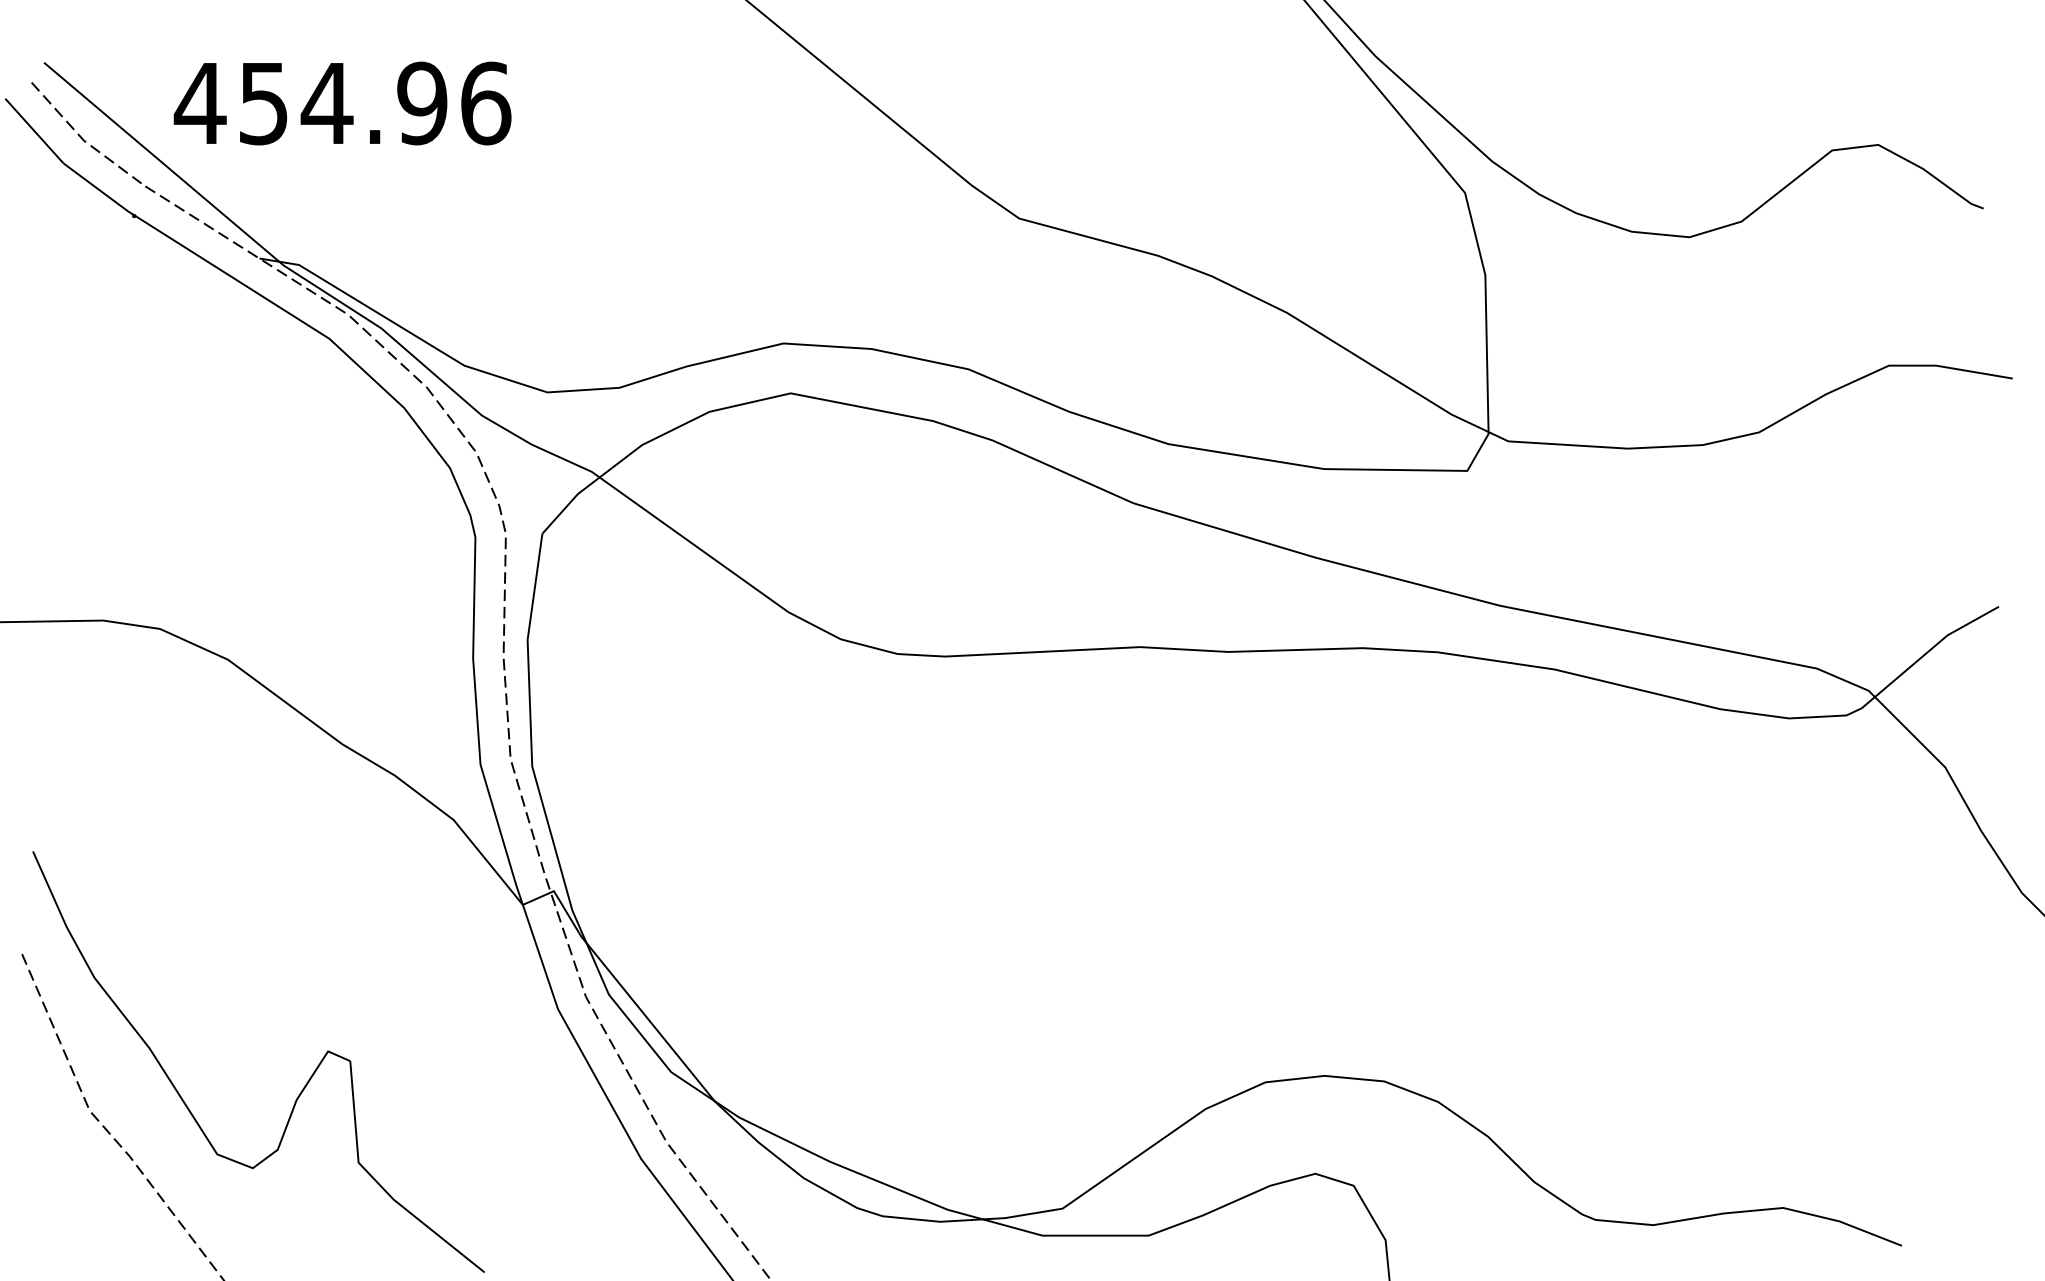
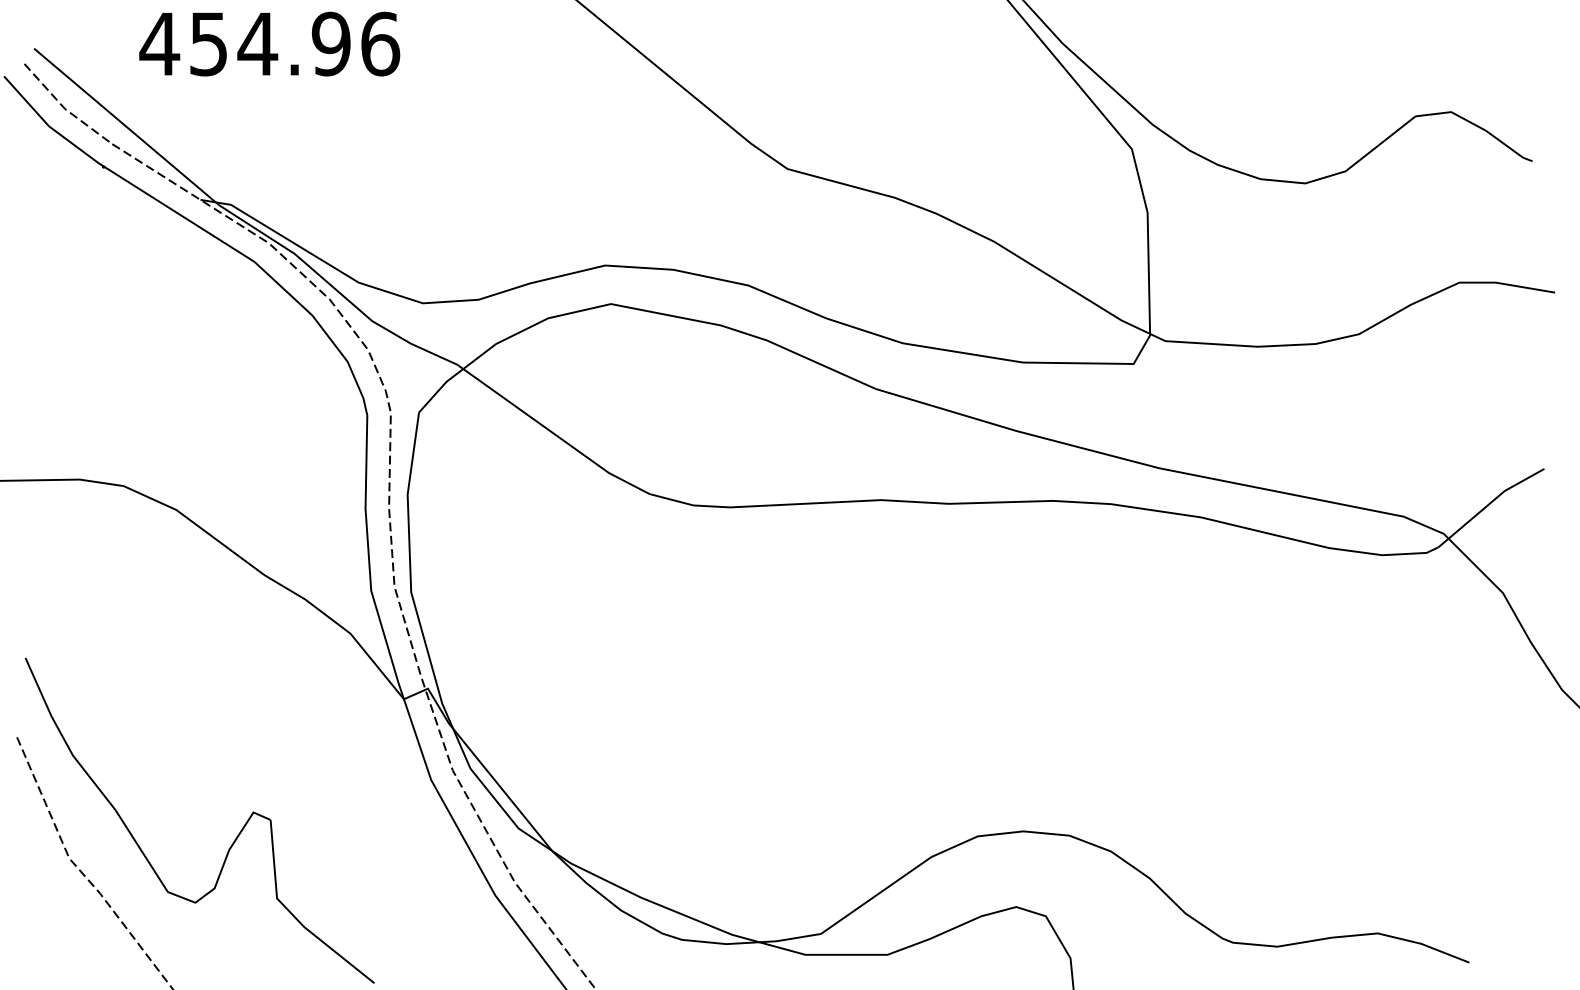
text: (342, 102) -> (269, 43), moved

